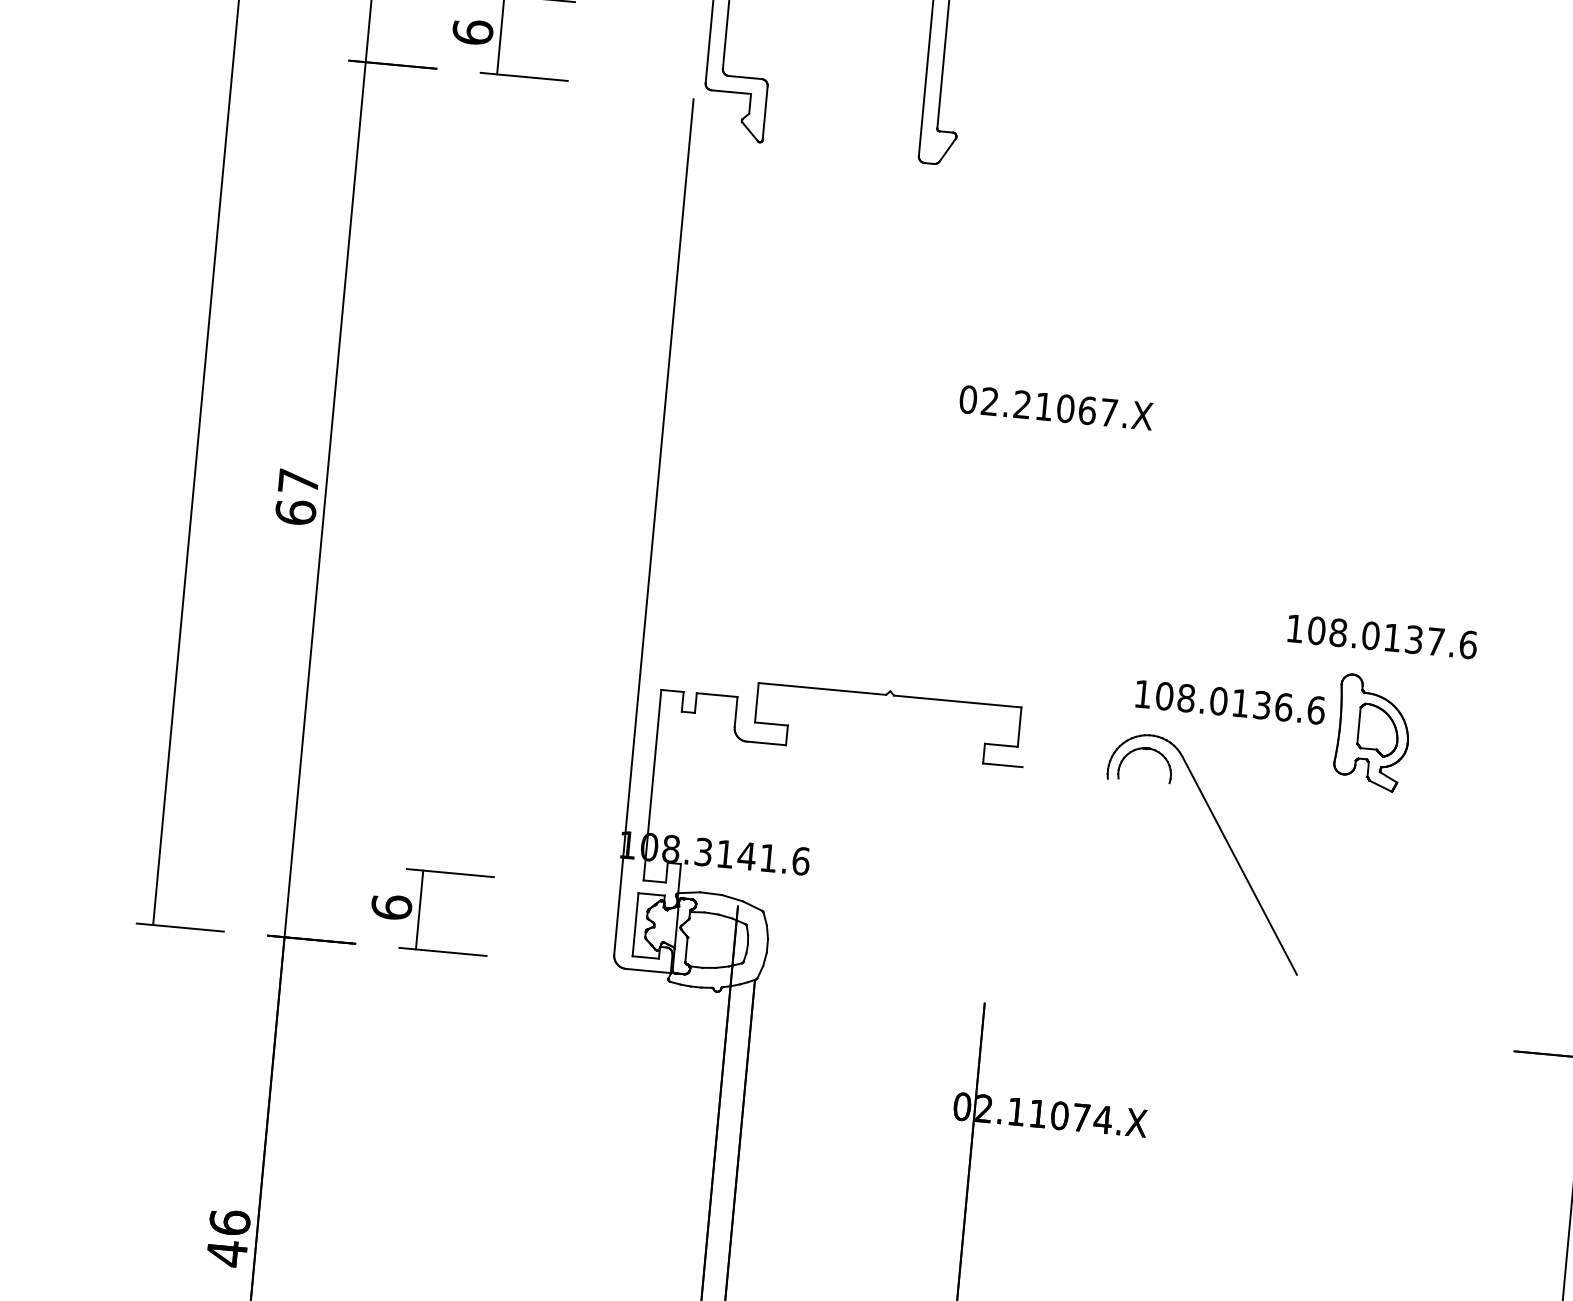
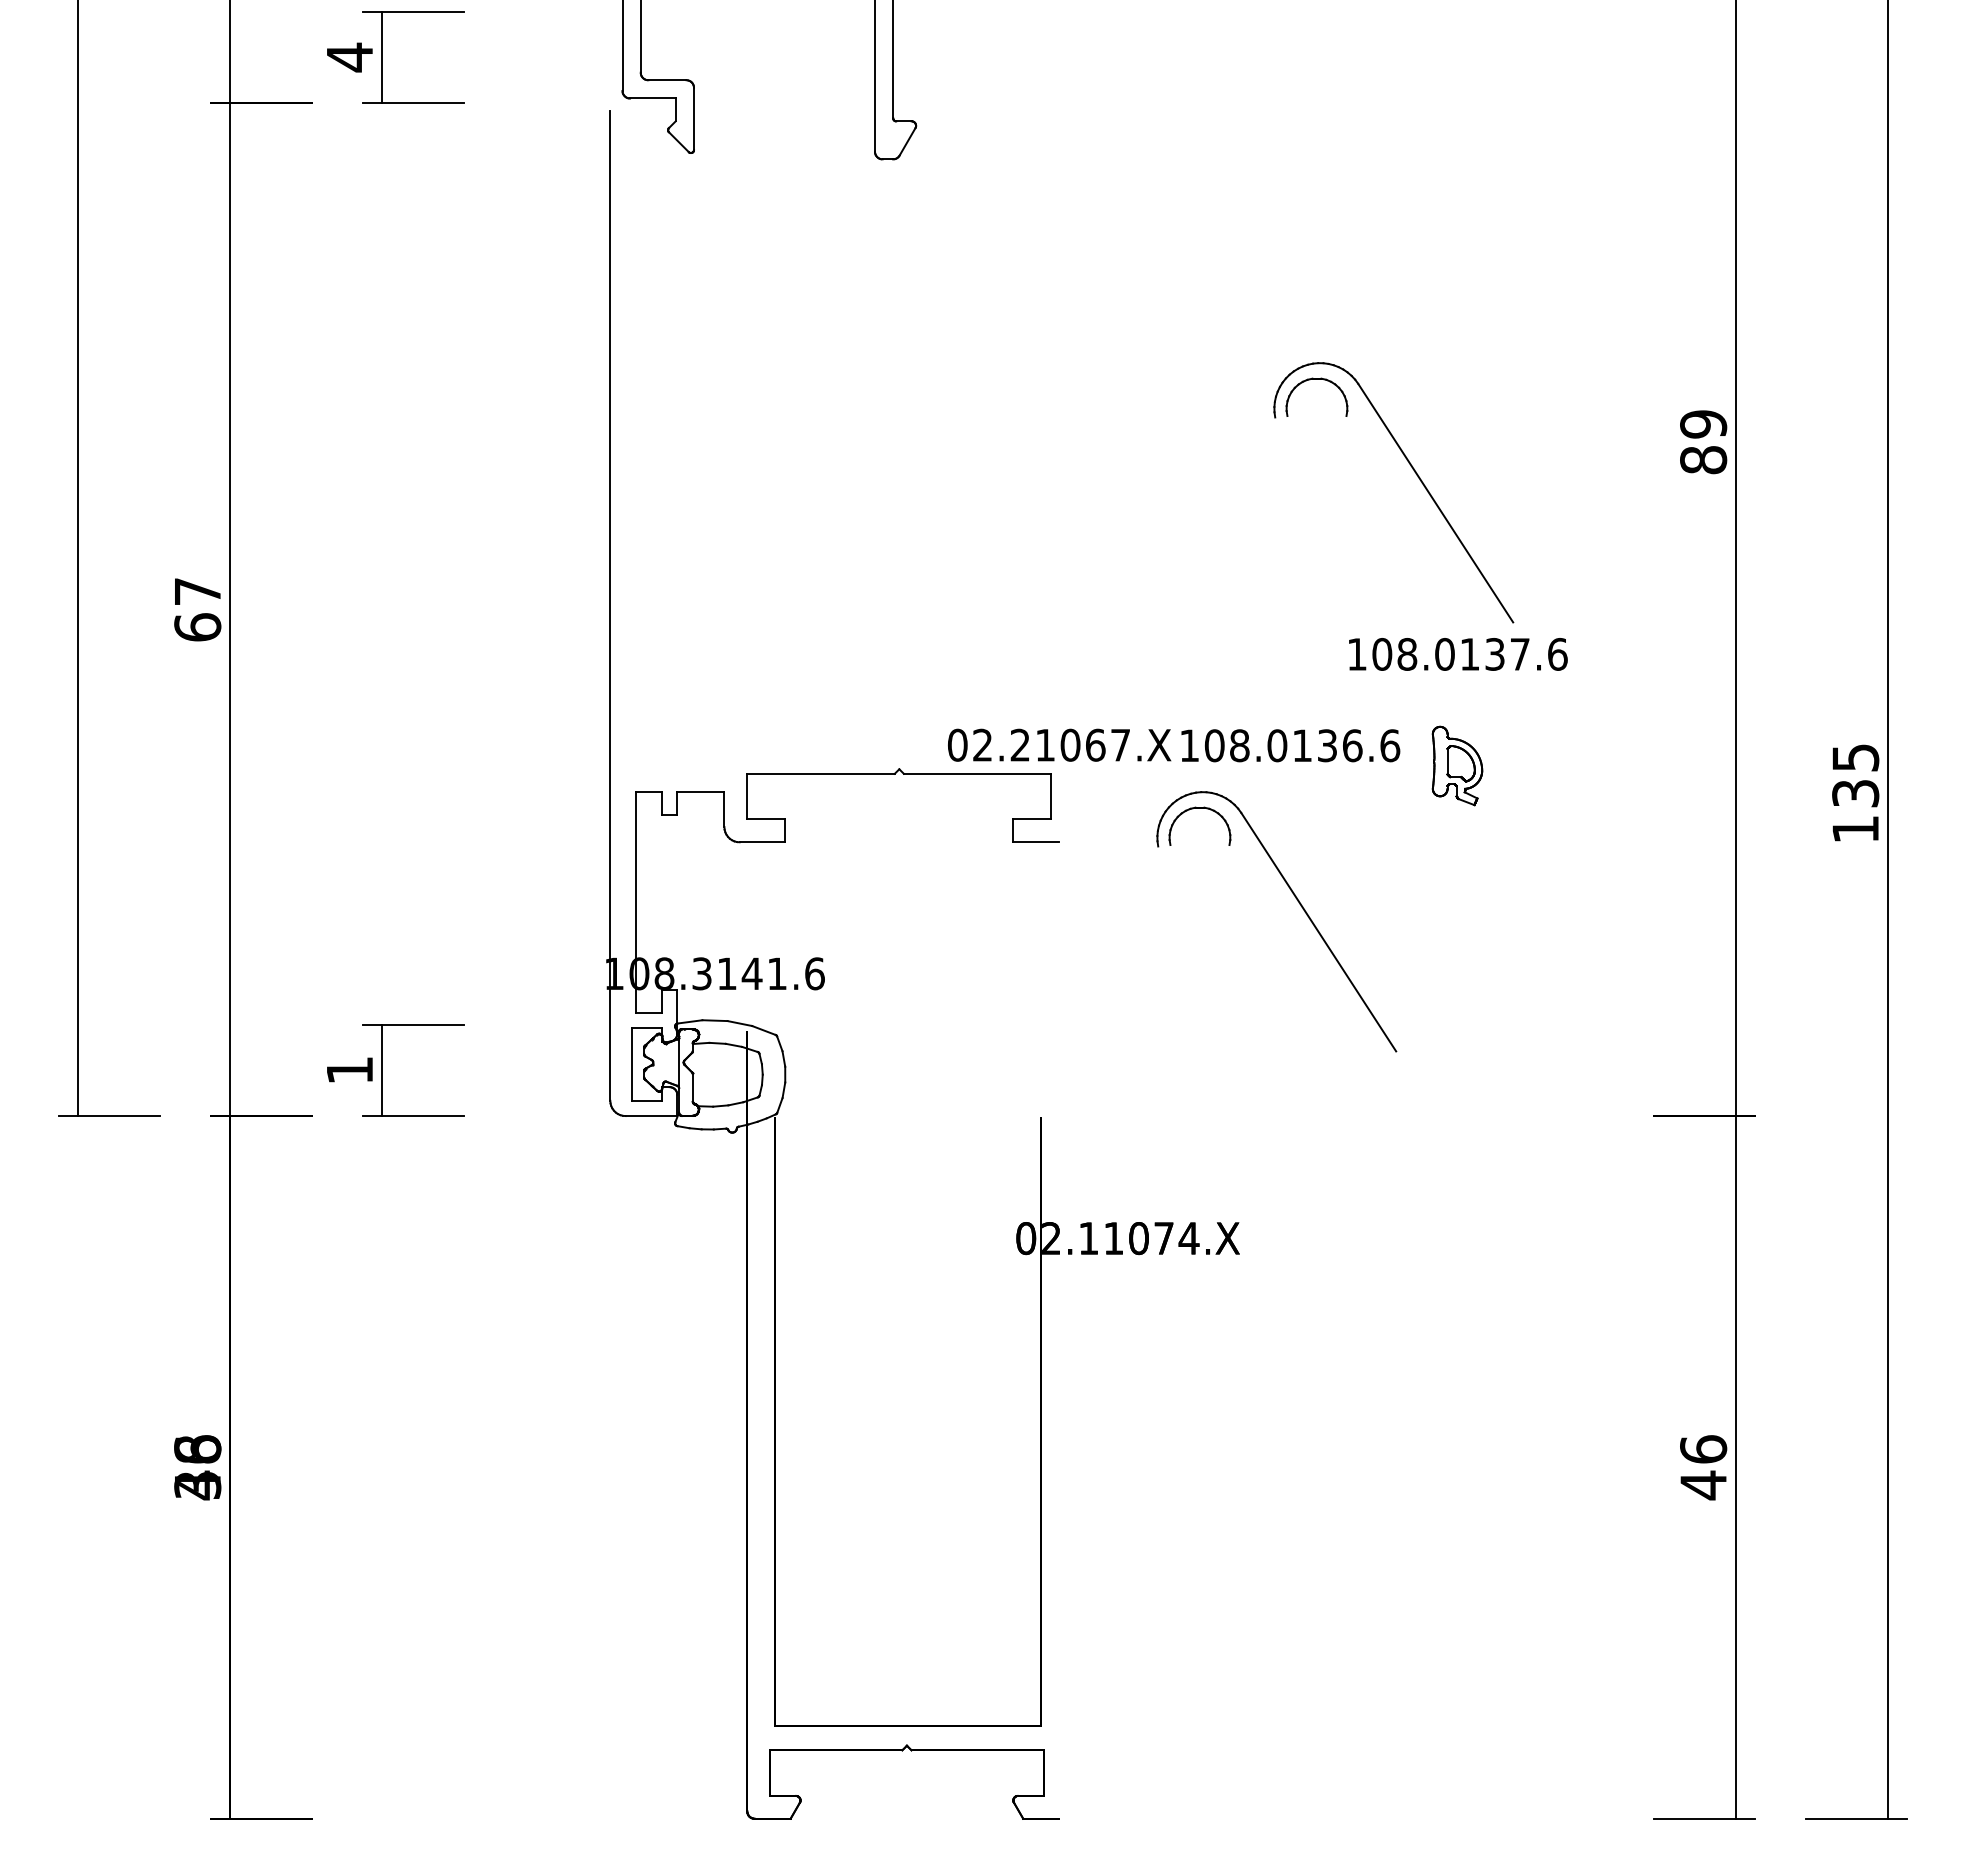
text: (472, 32) -> (349, 57), 6 -> 4
text: (1056, 407) -> (1059, 744), moved
part: (1361, 480) -> (1417, 477), added
part: (1372, 732) -> (1457, 765), size x0.6
text: (391, 907) -> (349, 1070), 6 -> 1
text: (228, 1238) -> (197, 1467), 46 -> 38

